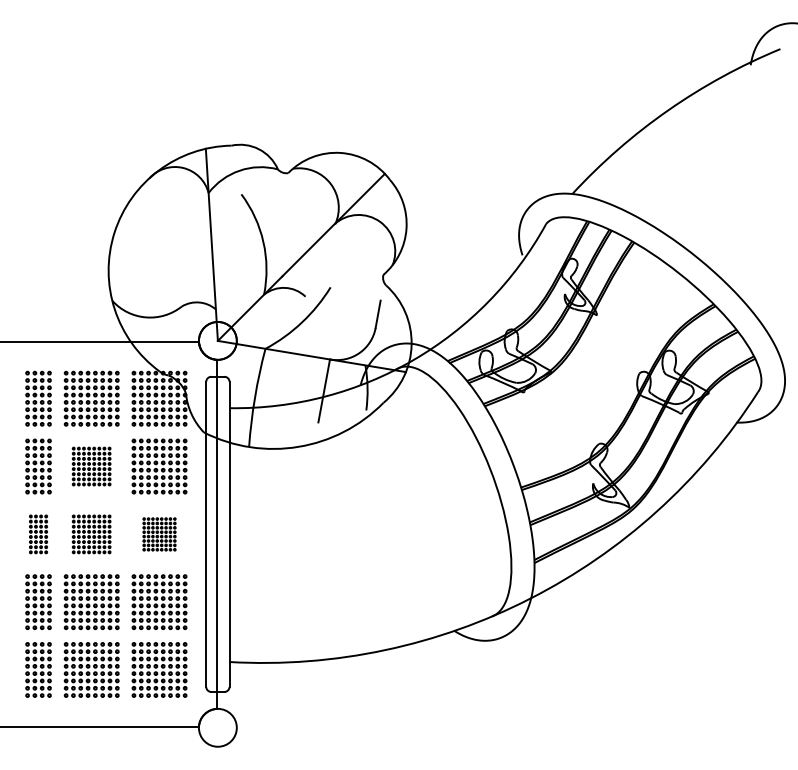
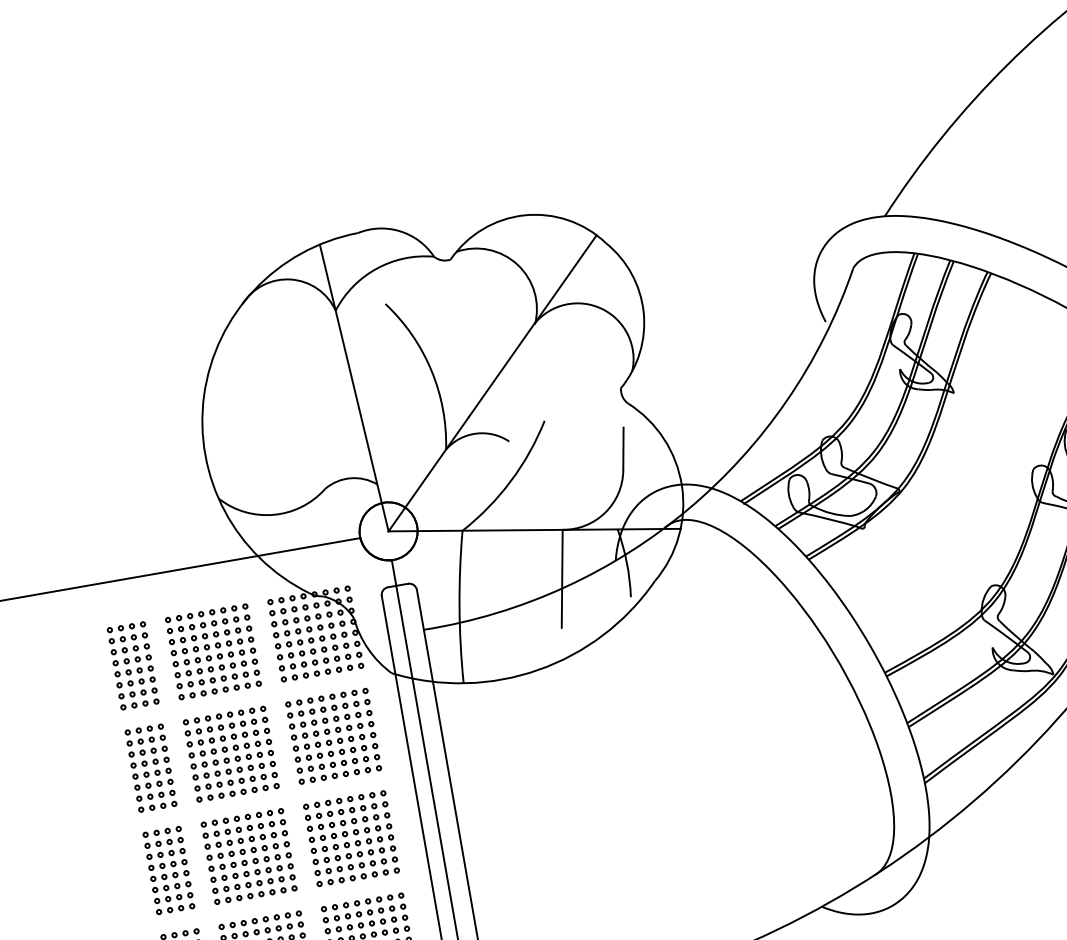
part: (91, 466) -> (230, 754), size x1.43
part: (38, 534) -> (168, 870), size x1.43
part: (91, 534) -> (248, 856), size x1.43
part: (159, 534) -> (351, 838), size x1.67

